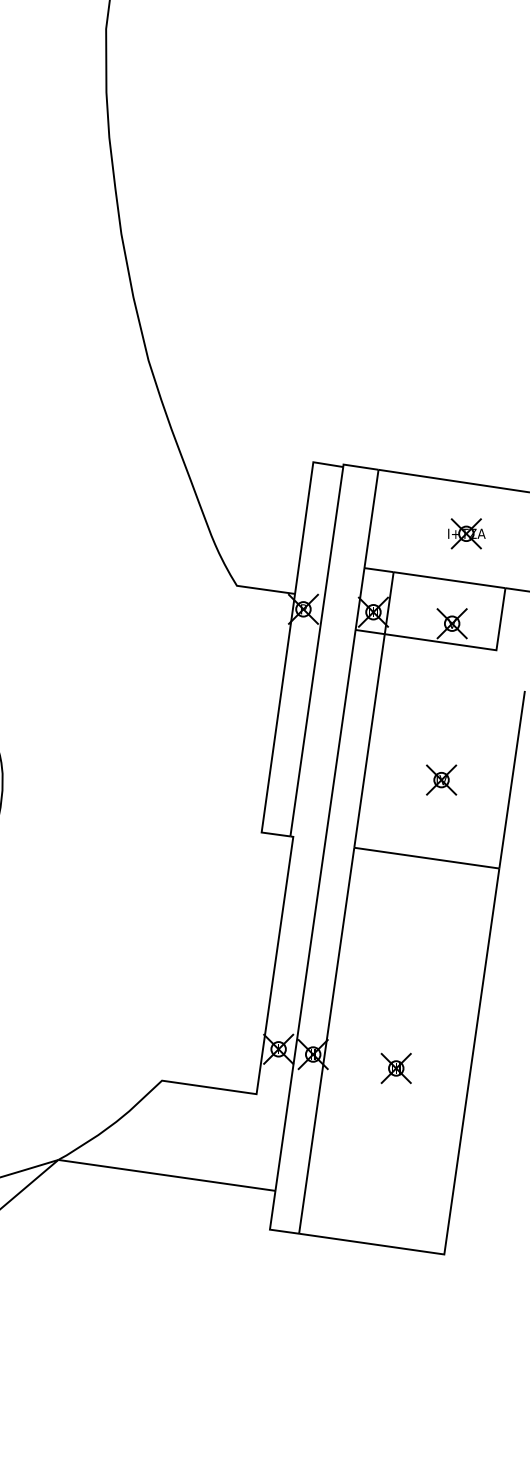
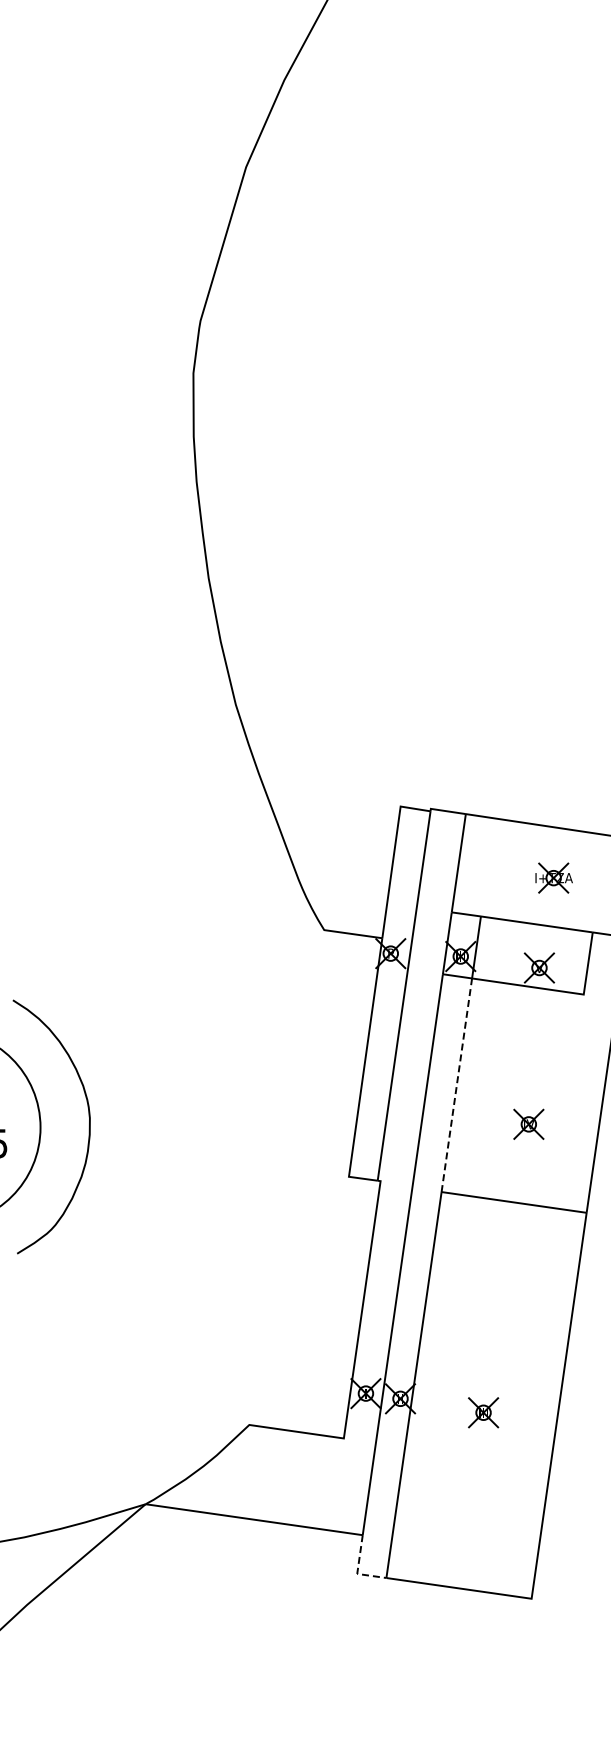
line: (369, 741) -> (456, 1085), solid -> dashed
line: (270, 1226) -> (357, 1570), solid -> dashed

